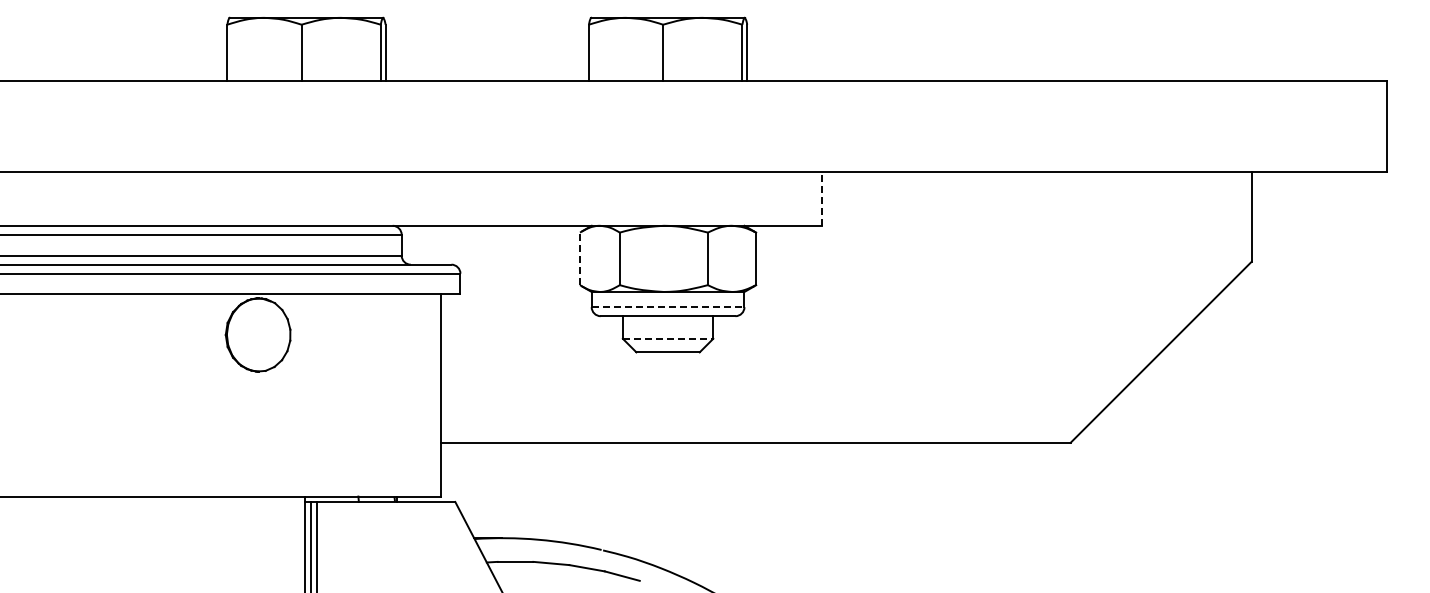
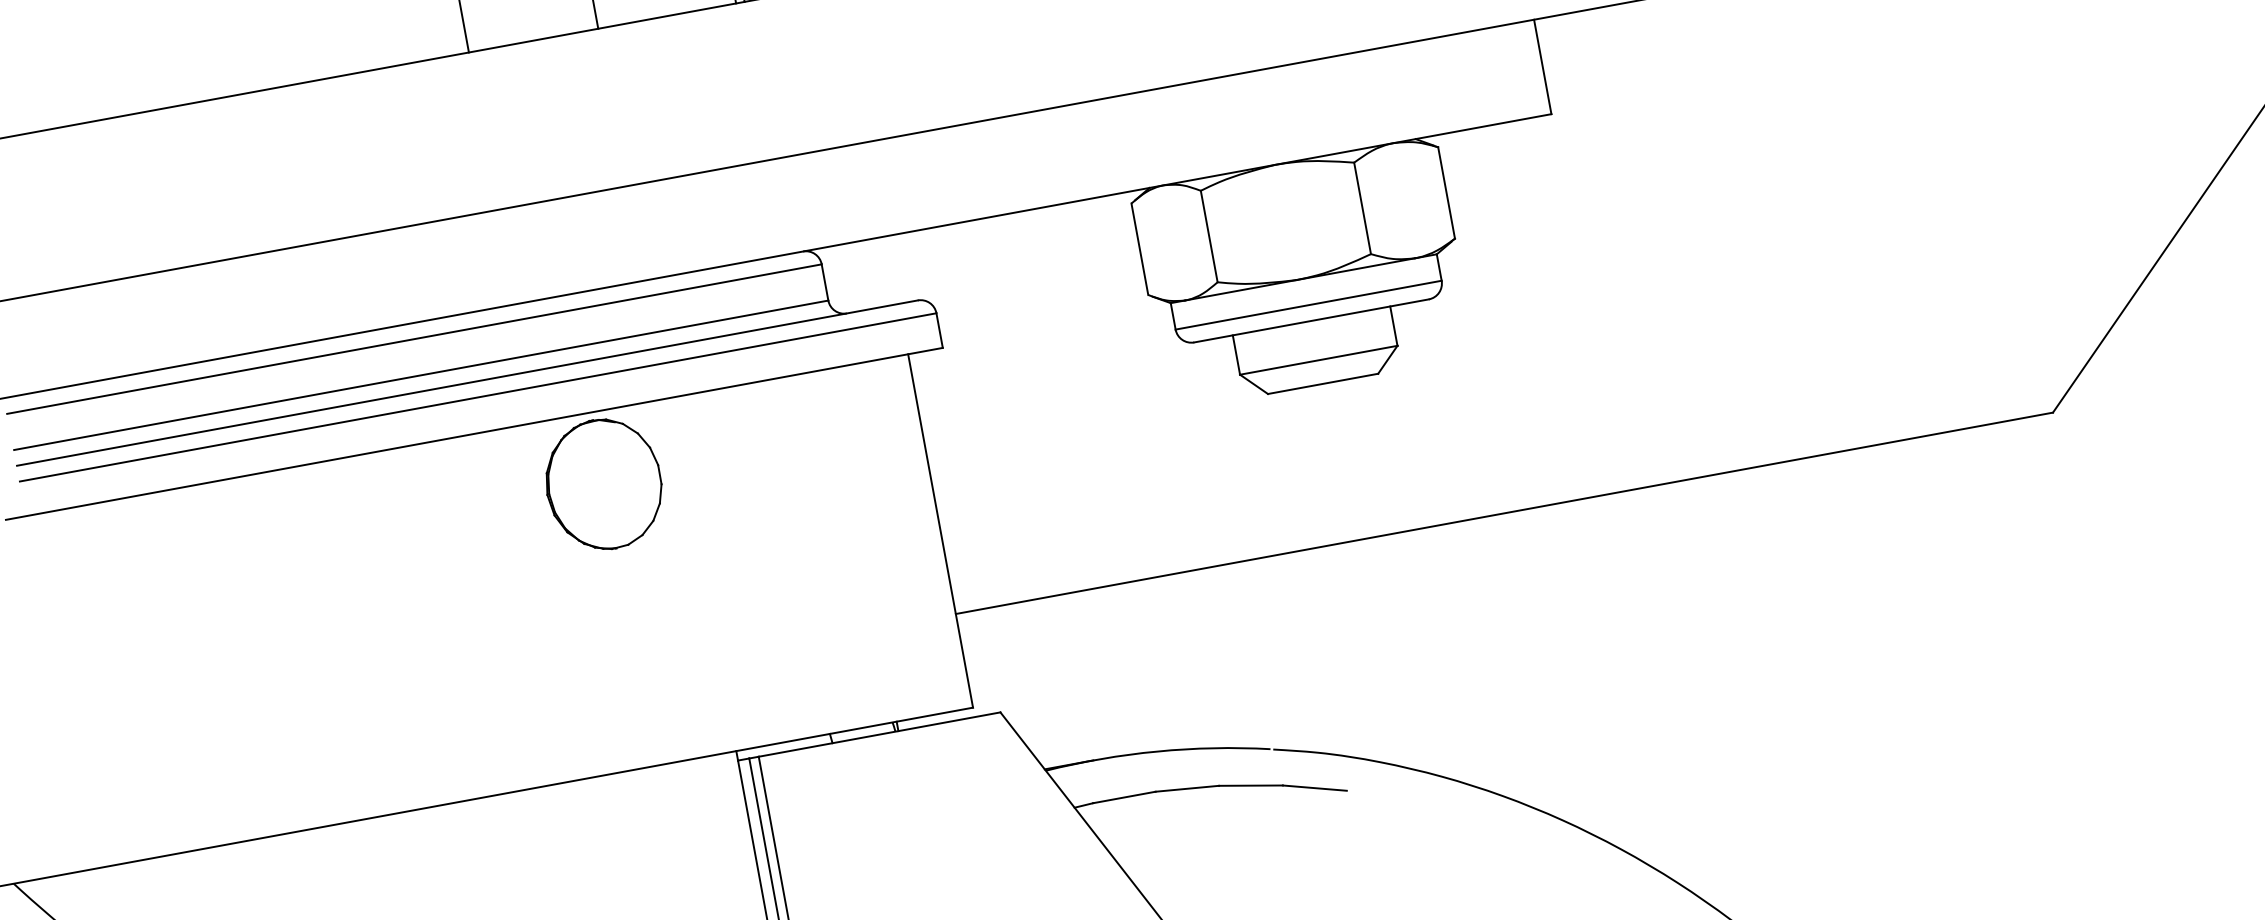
line: (822, 198) -> (1542, 66), dashed -> solid
line: (580, 258) -> (1140, 248), dashed -> solid
line: (668, 307) -> (1309, 305), dashed -> solid
line: (668, 338) -> (1319, 359), dashed -> solid

